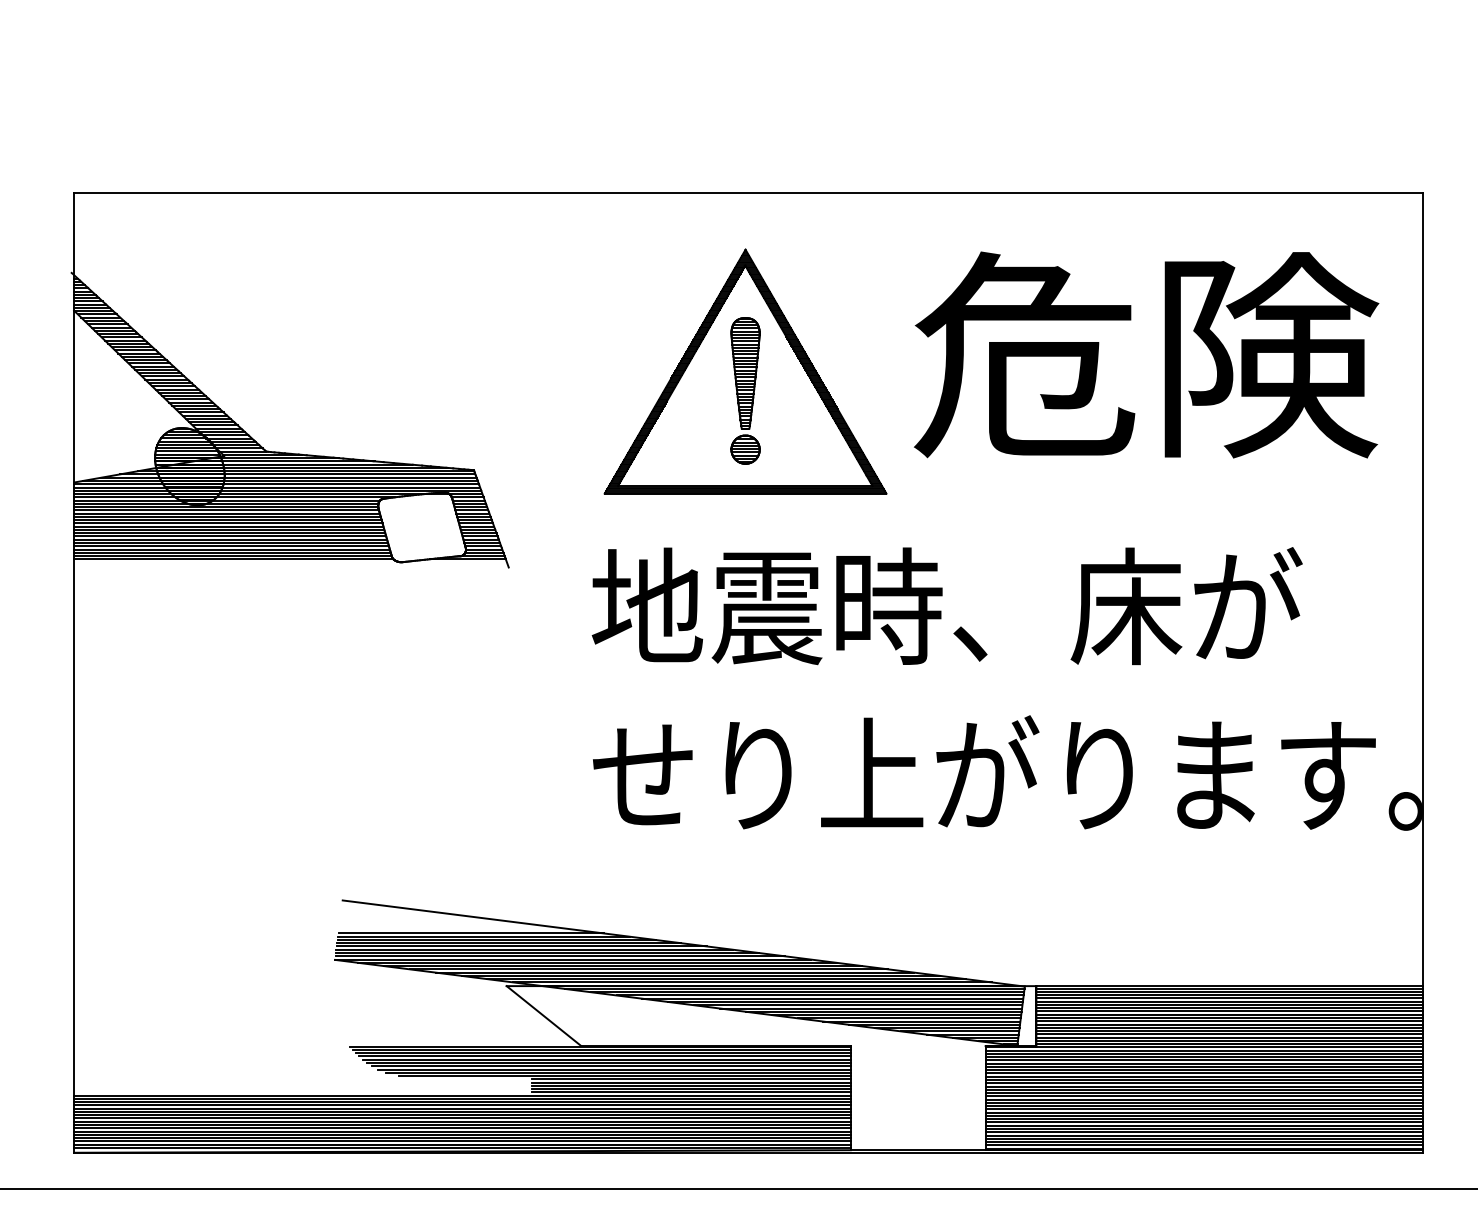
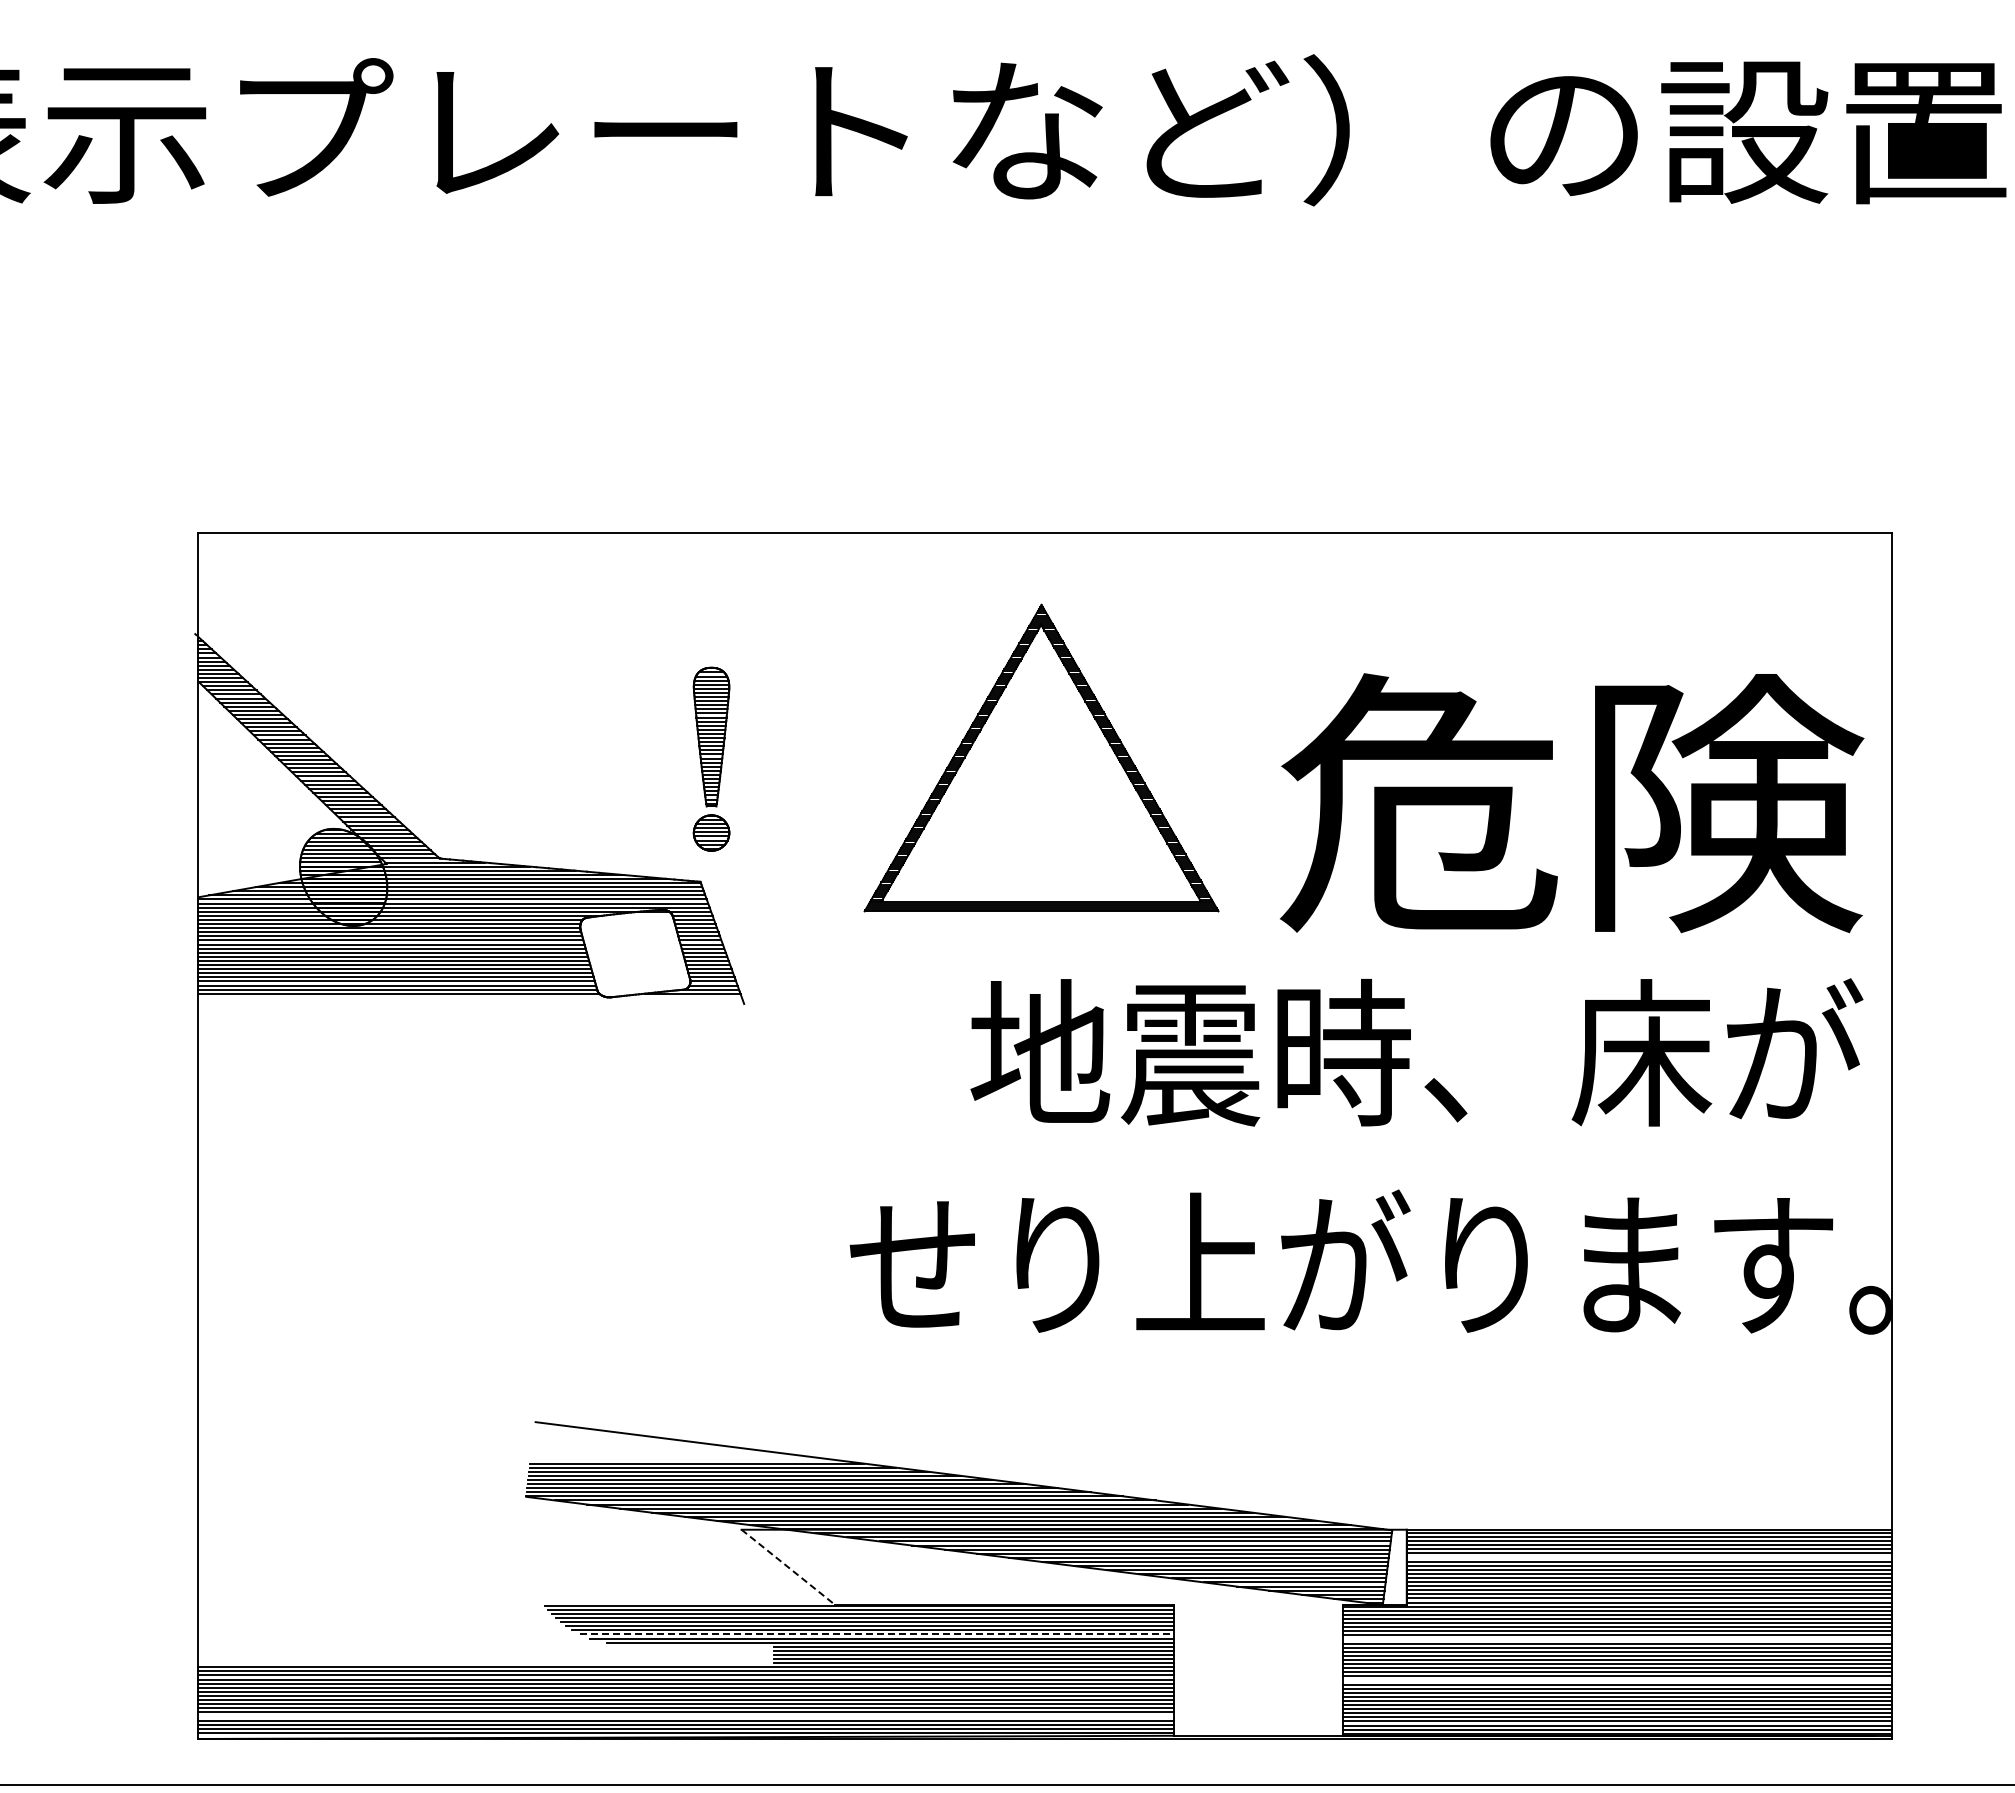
text: (1146, 355) -> (1572, 803), moved
part: (745, 390) -> (711, 758), moved
text: (946, 606) -> (1416, 1052), moved
line: (1229, 1008) -> (1649, 1557), removed
line: (544, 1016) -> (788, 1567), solid -> dashed
line: (614, 1069) -> (876, 1634), solid -> dashed
line: (1204, 1073) -> (1617, 1639), removed
line: (1204, 1106) -> (1617, 1680), removed
line: (462, 1134) -> (685, 1716), removed

